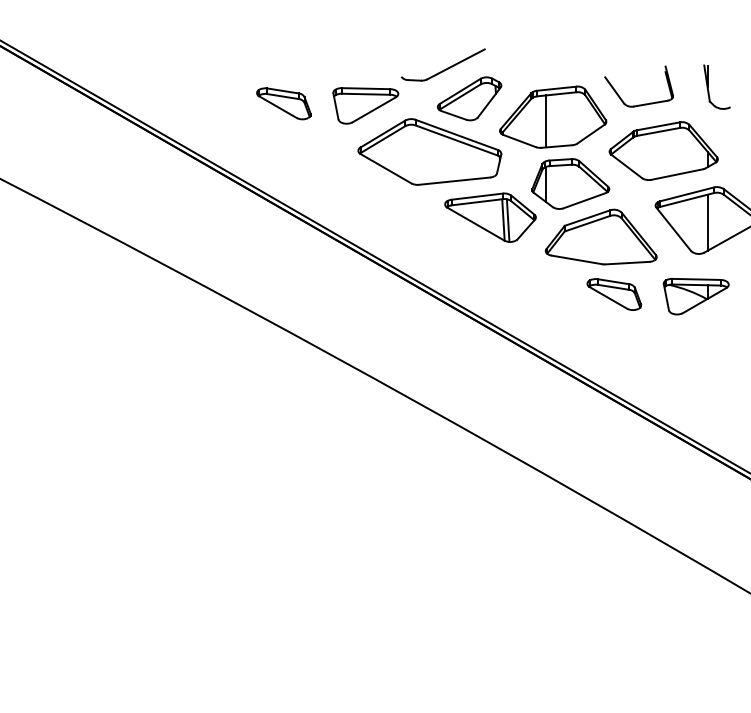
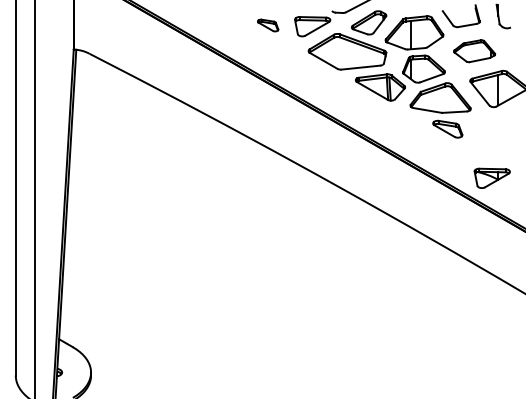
part: (282, 103) -> (267, 25), size x0.7
part: (663, 149) -> (474, 50), size x0.7
part: (694, 294) -> (491, 177), moved

